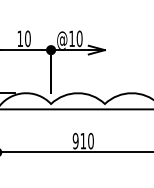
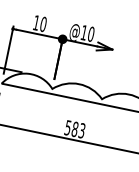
text: (82, 140) -> (74, 128), 910 -> 583

